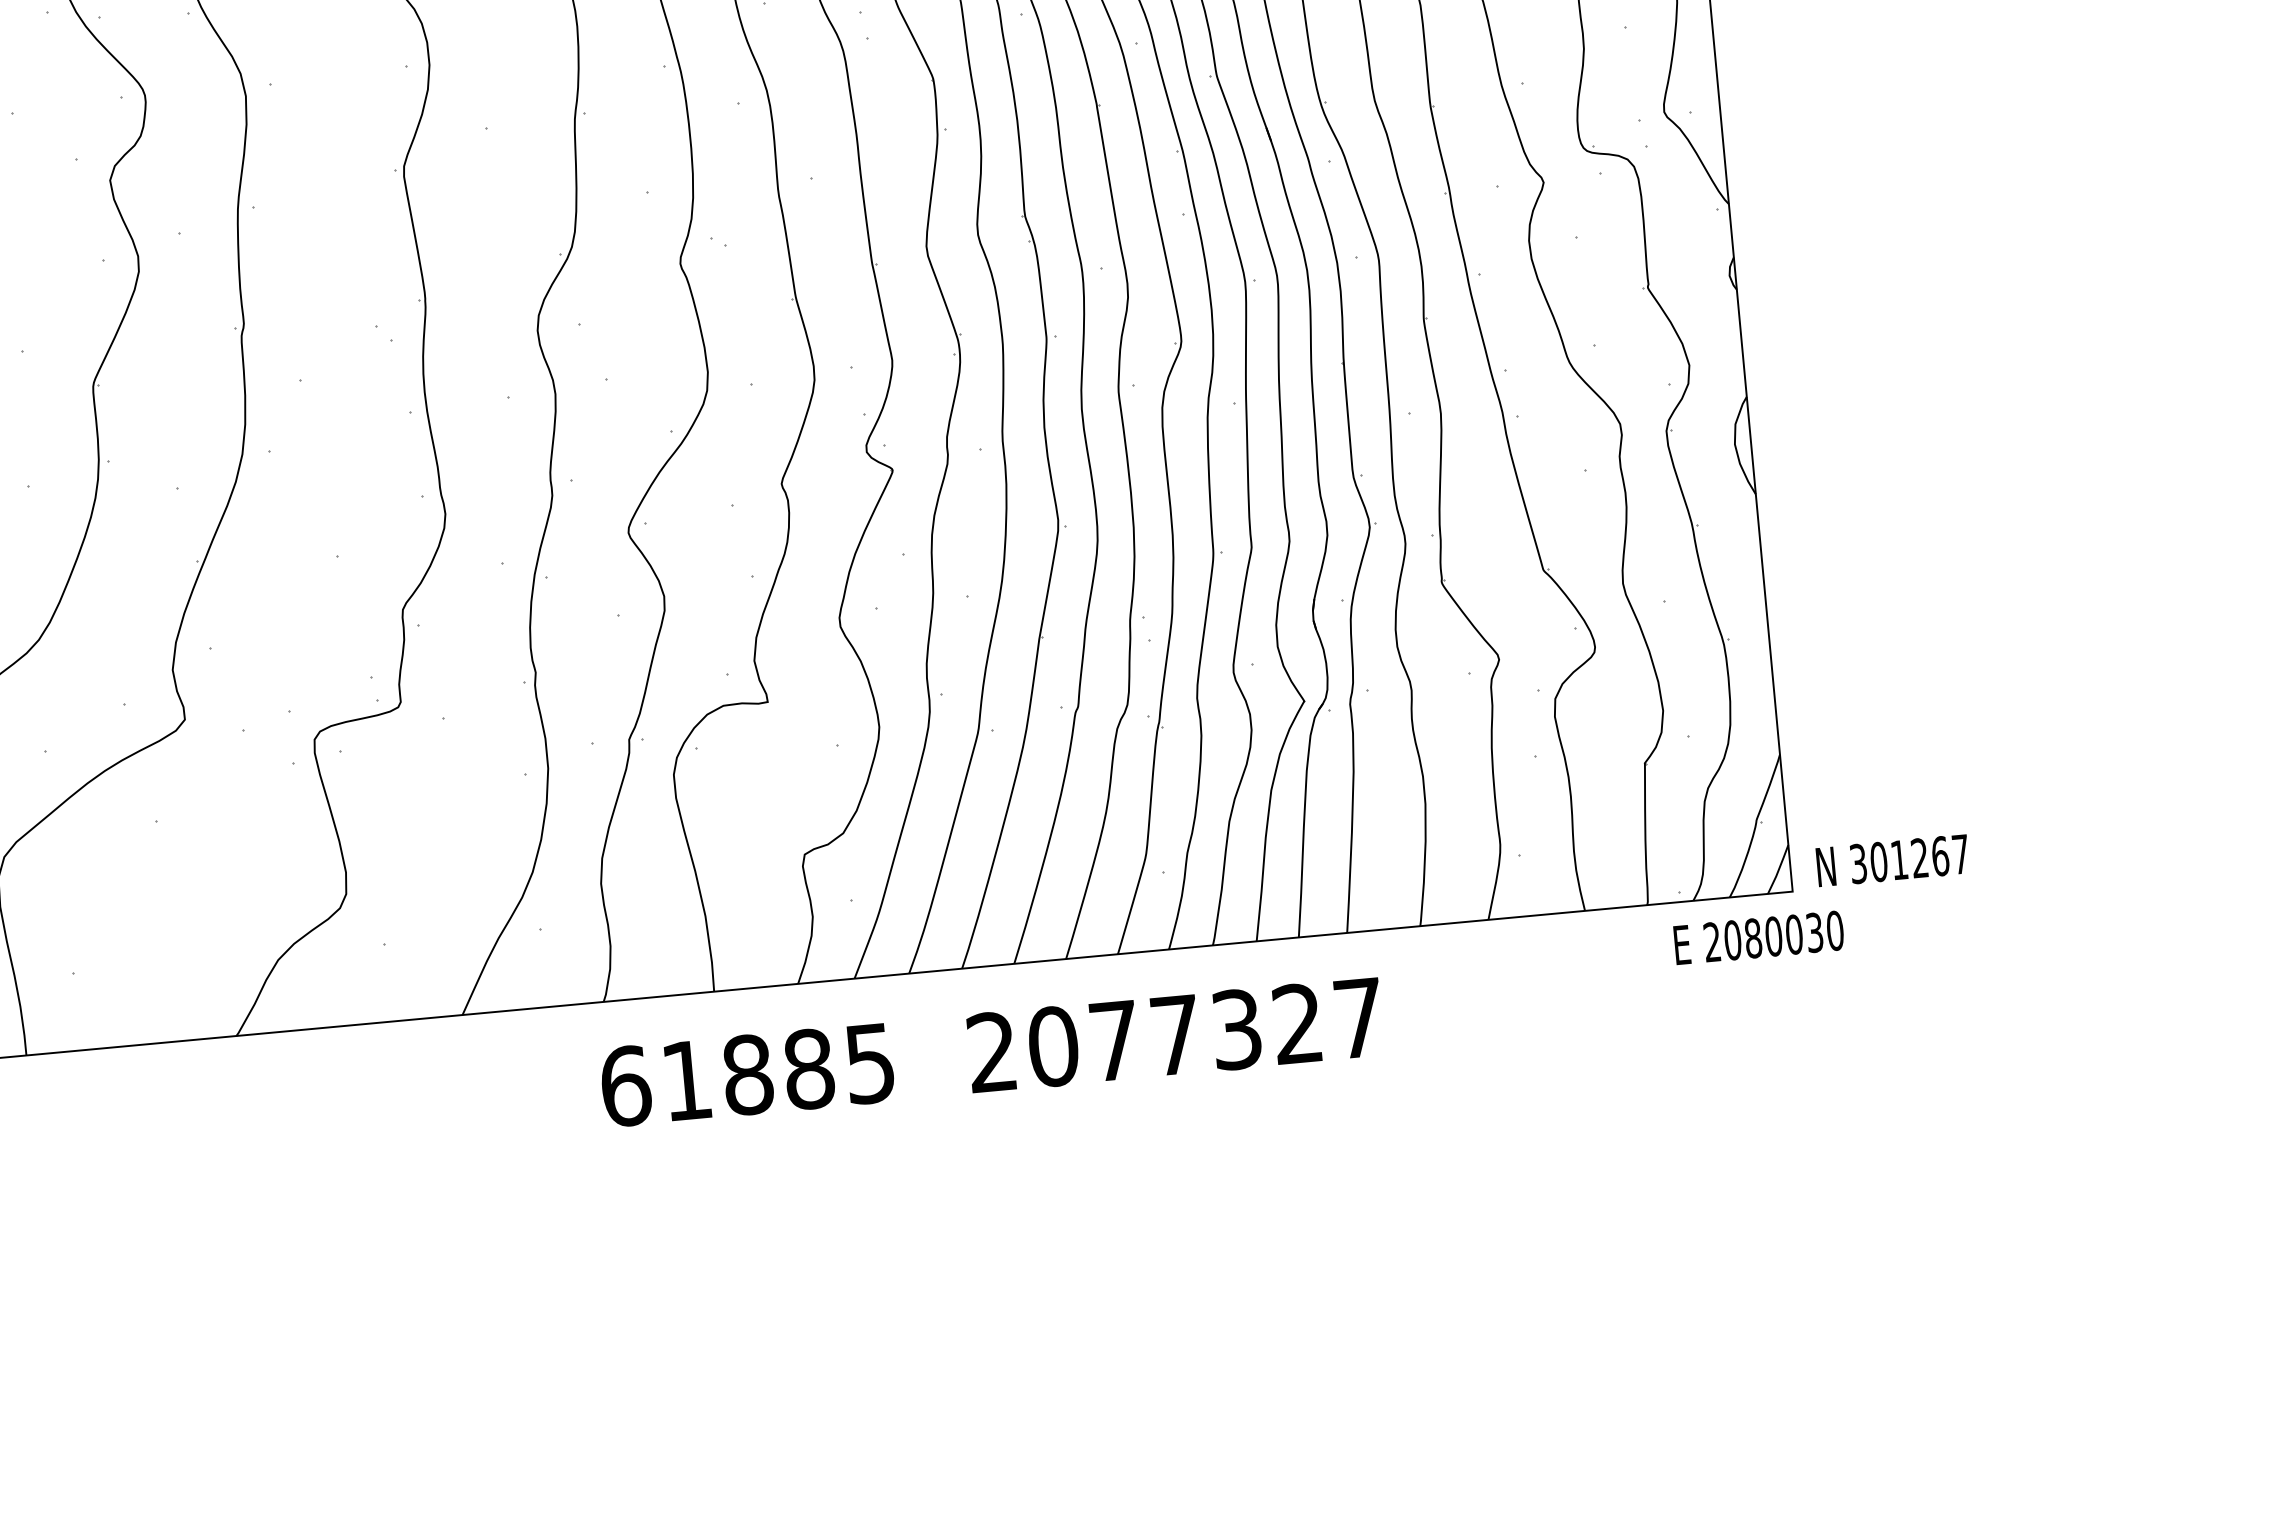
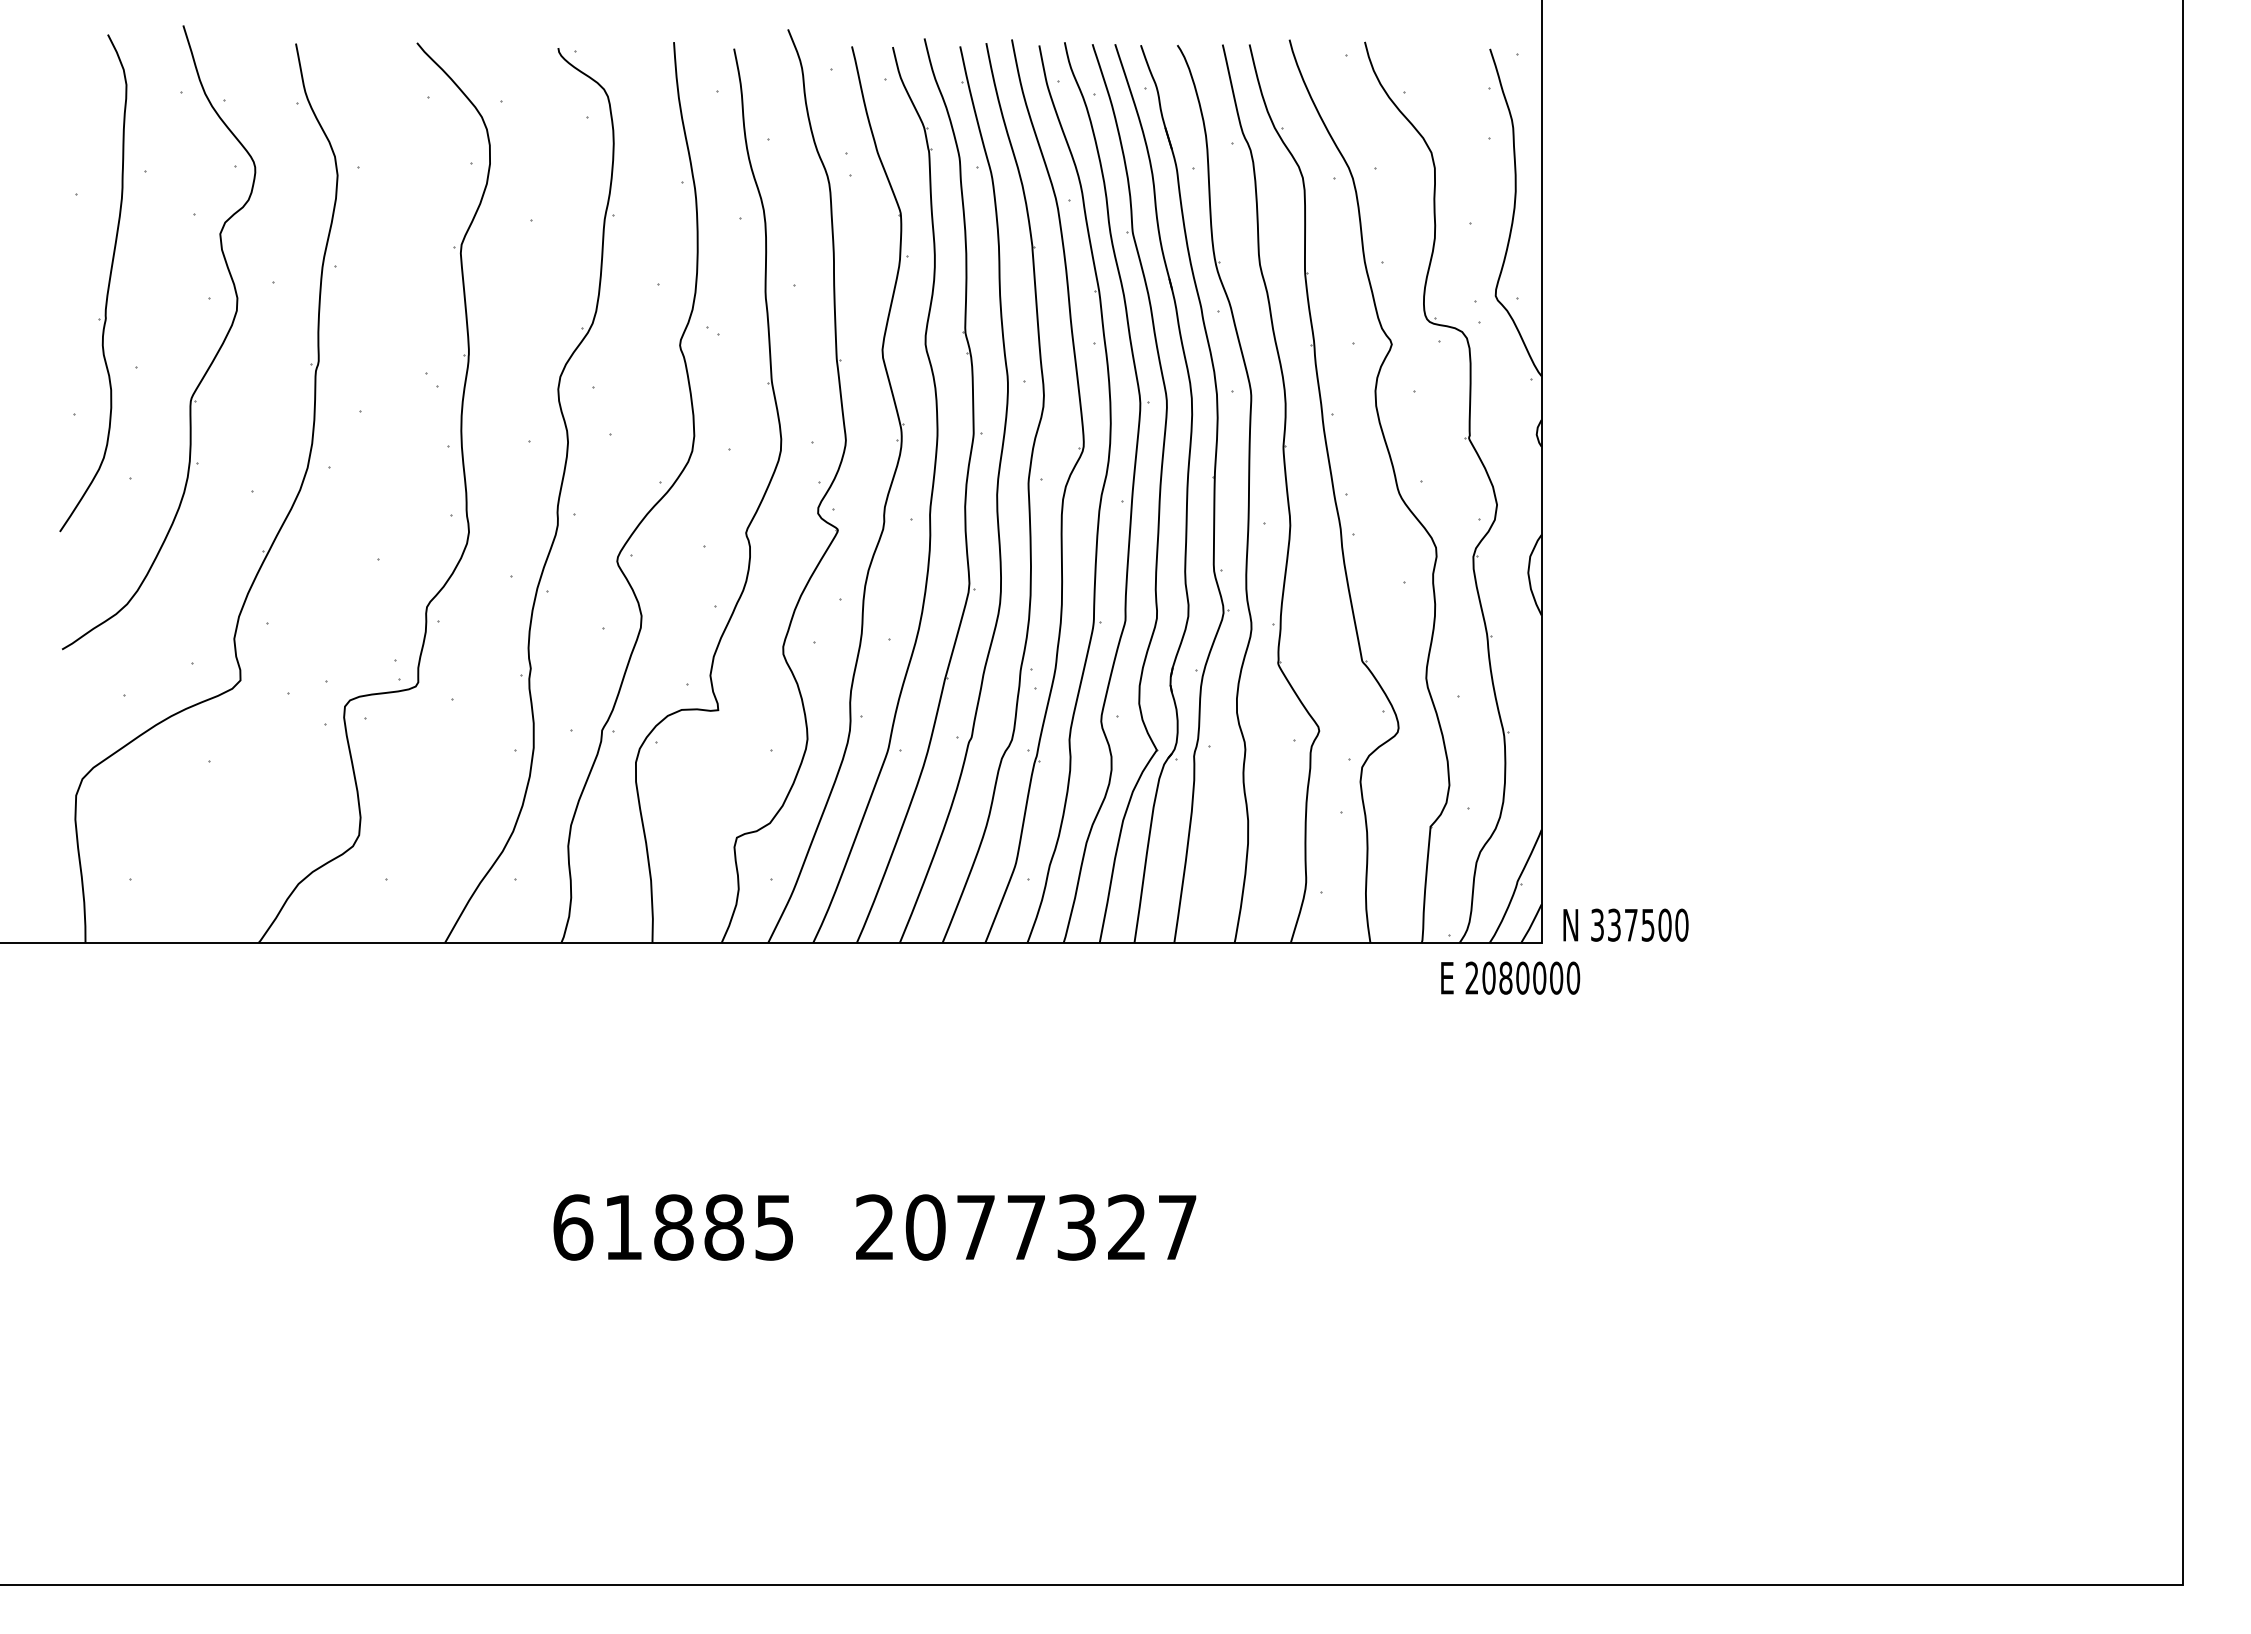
text: (1919, 857) -> (1647, 924), 301267 -> 337500
text: (1814, 931) -> (1556, 977), 2080030 -> 2080000
text: (991, 1052) -> (874, 1227), moved

